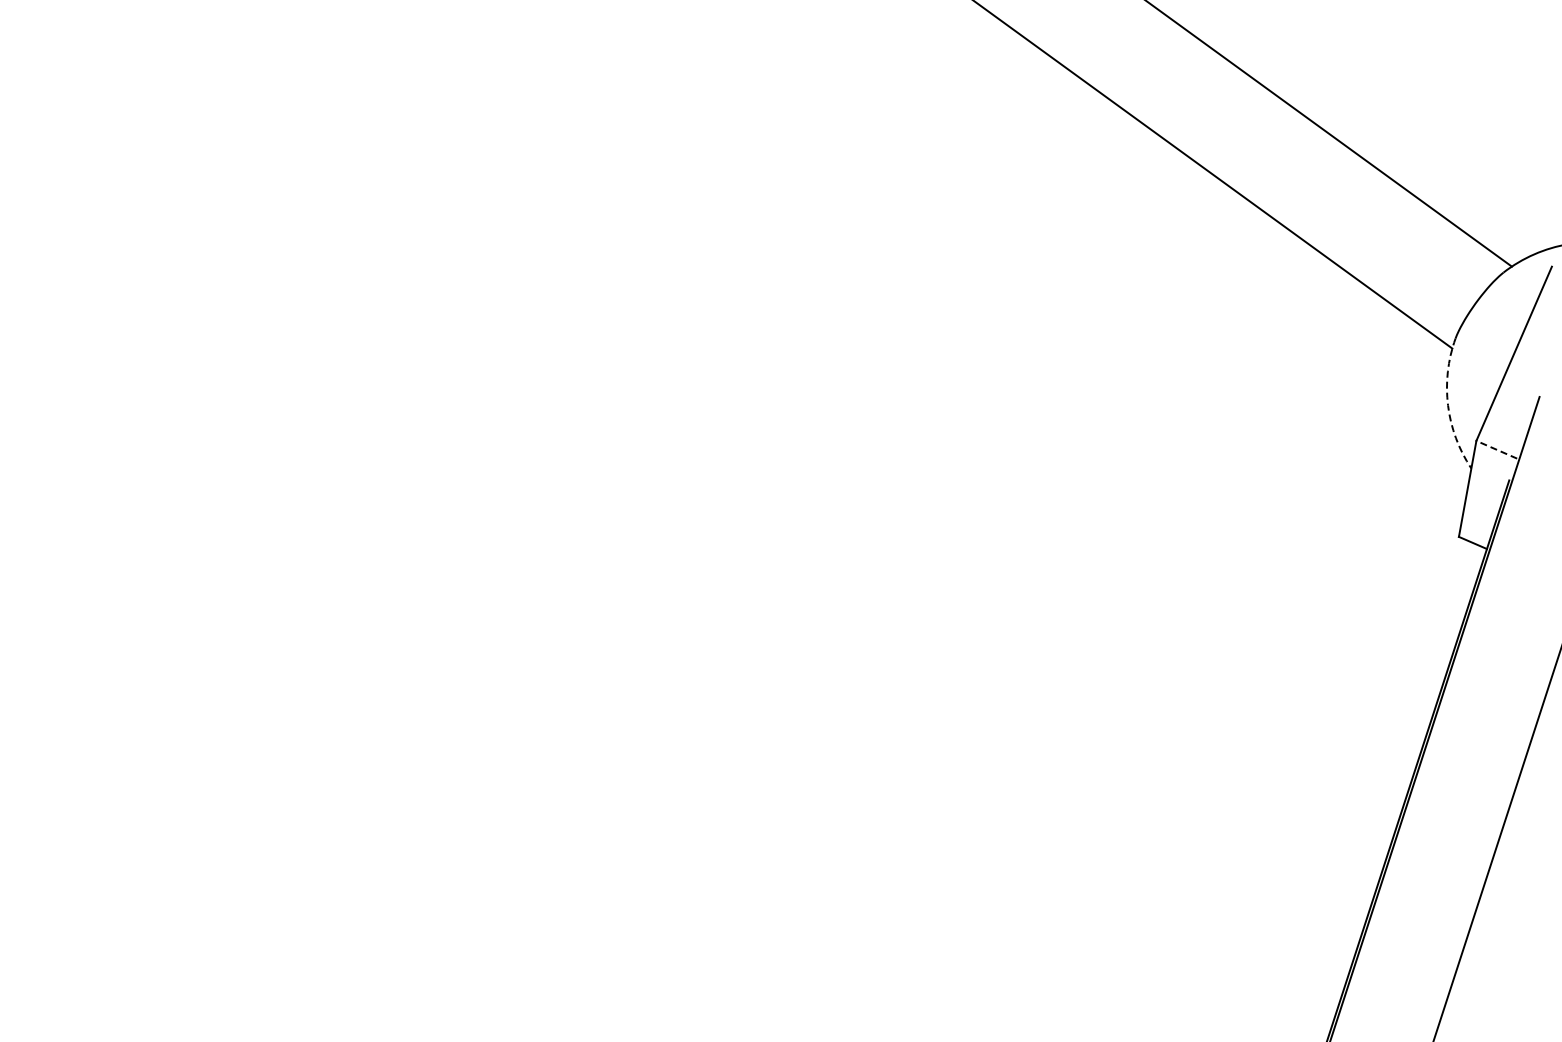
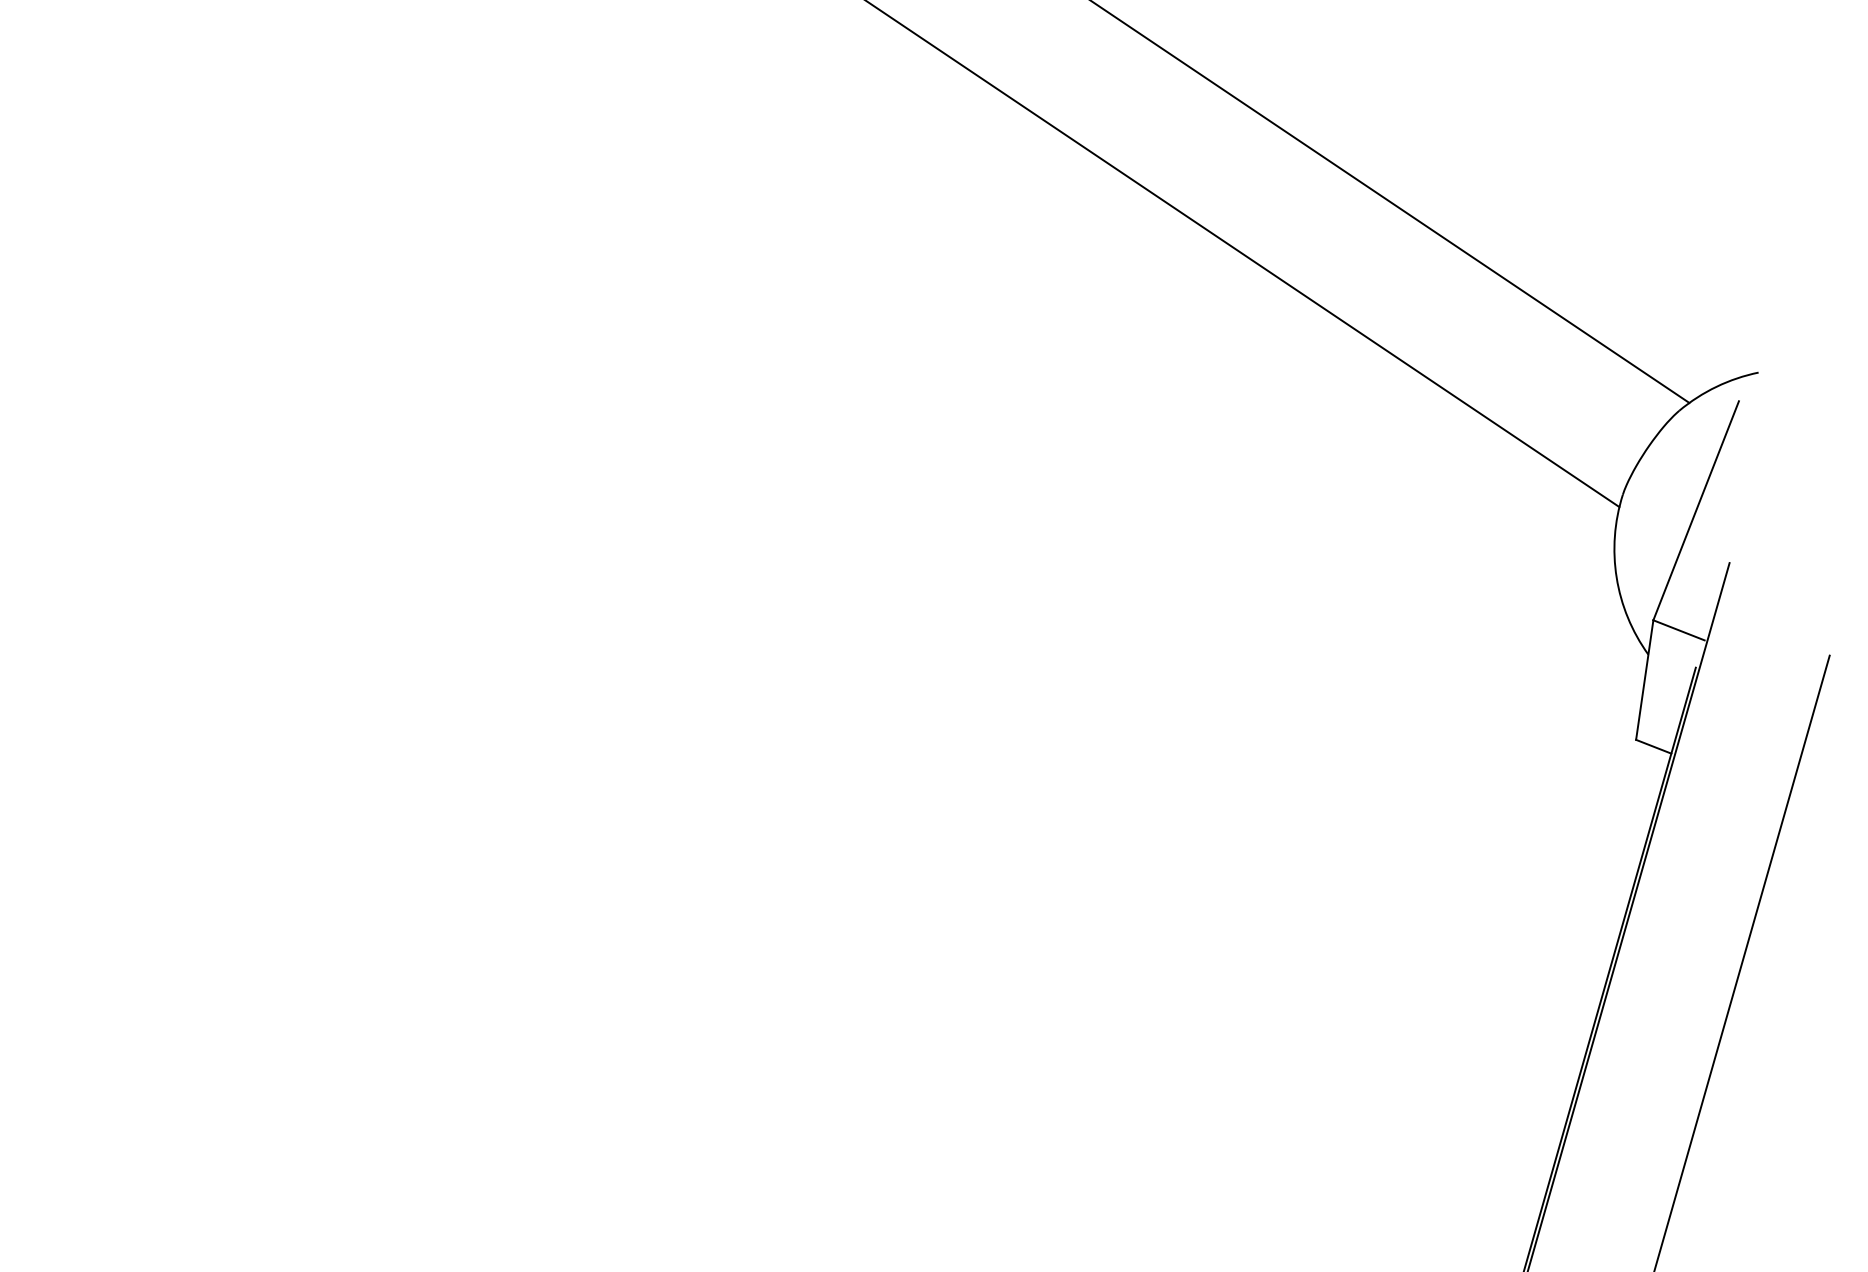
arc: (1448, 405) -> (1617, 577), dashed -> solid
line: (1496, 449) -> (1678, 630), dashed -> solid

